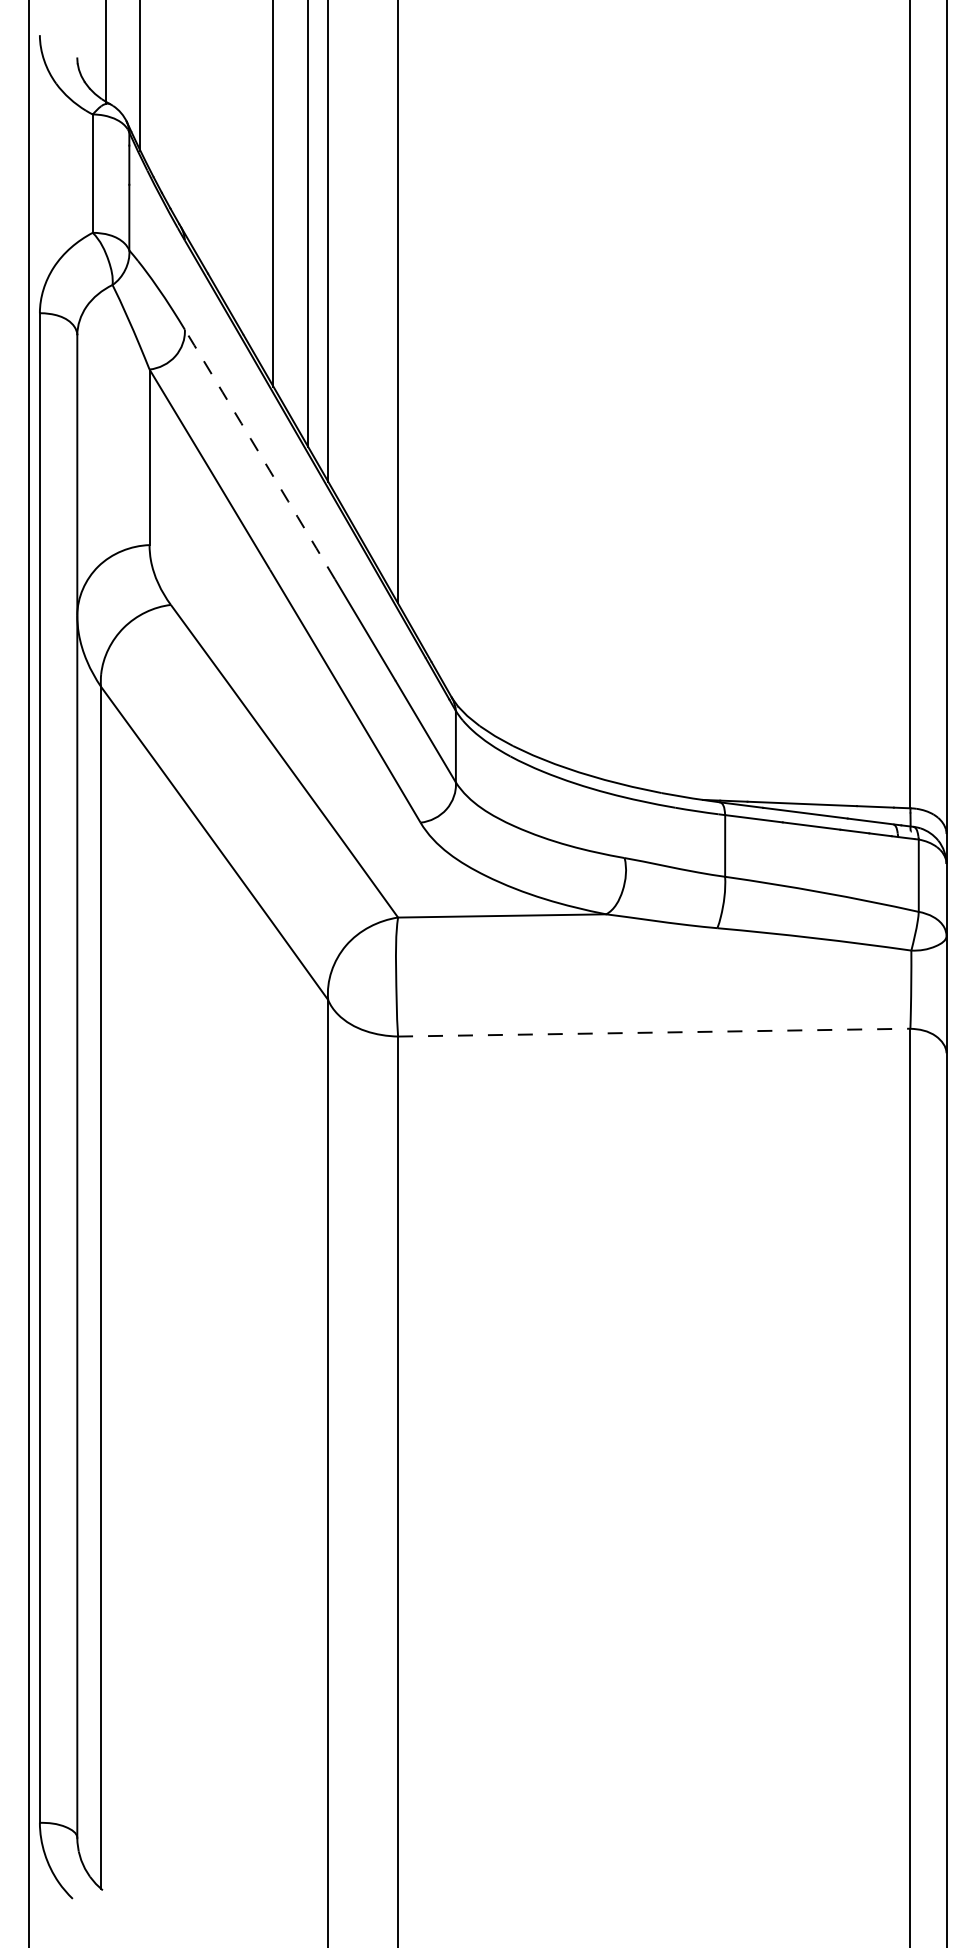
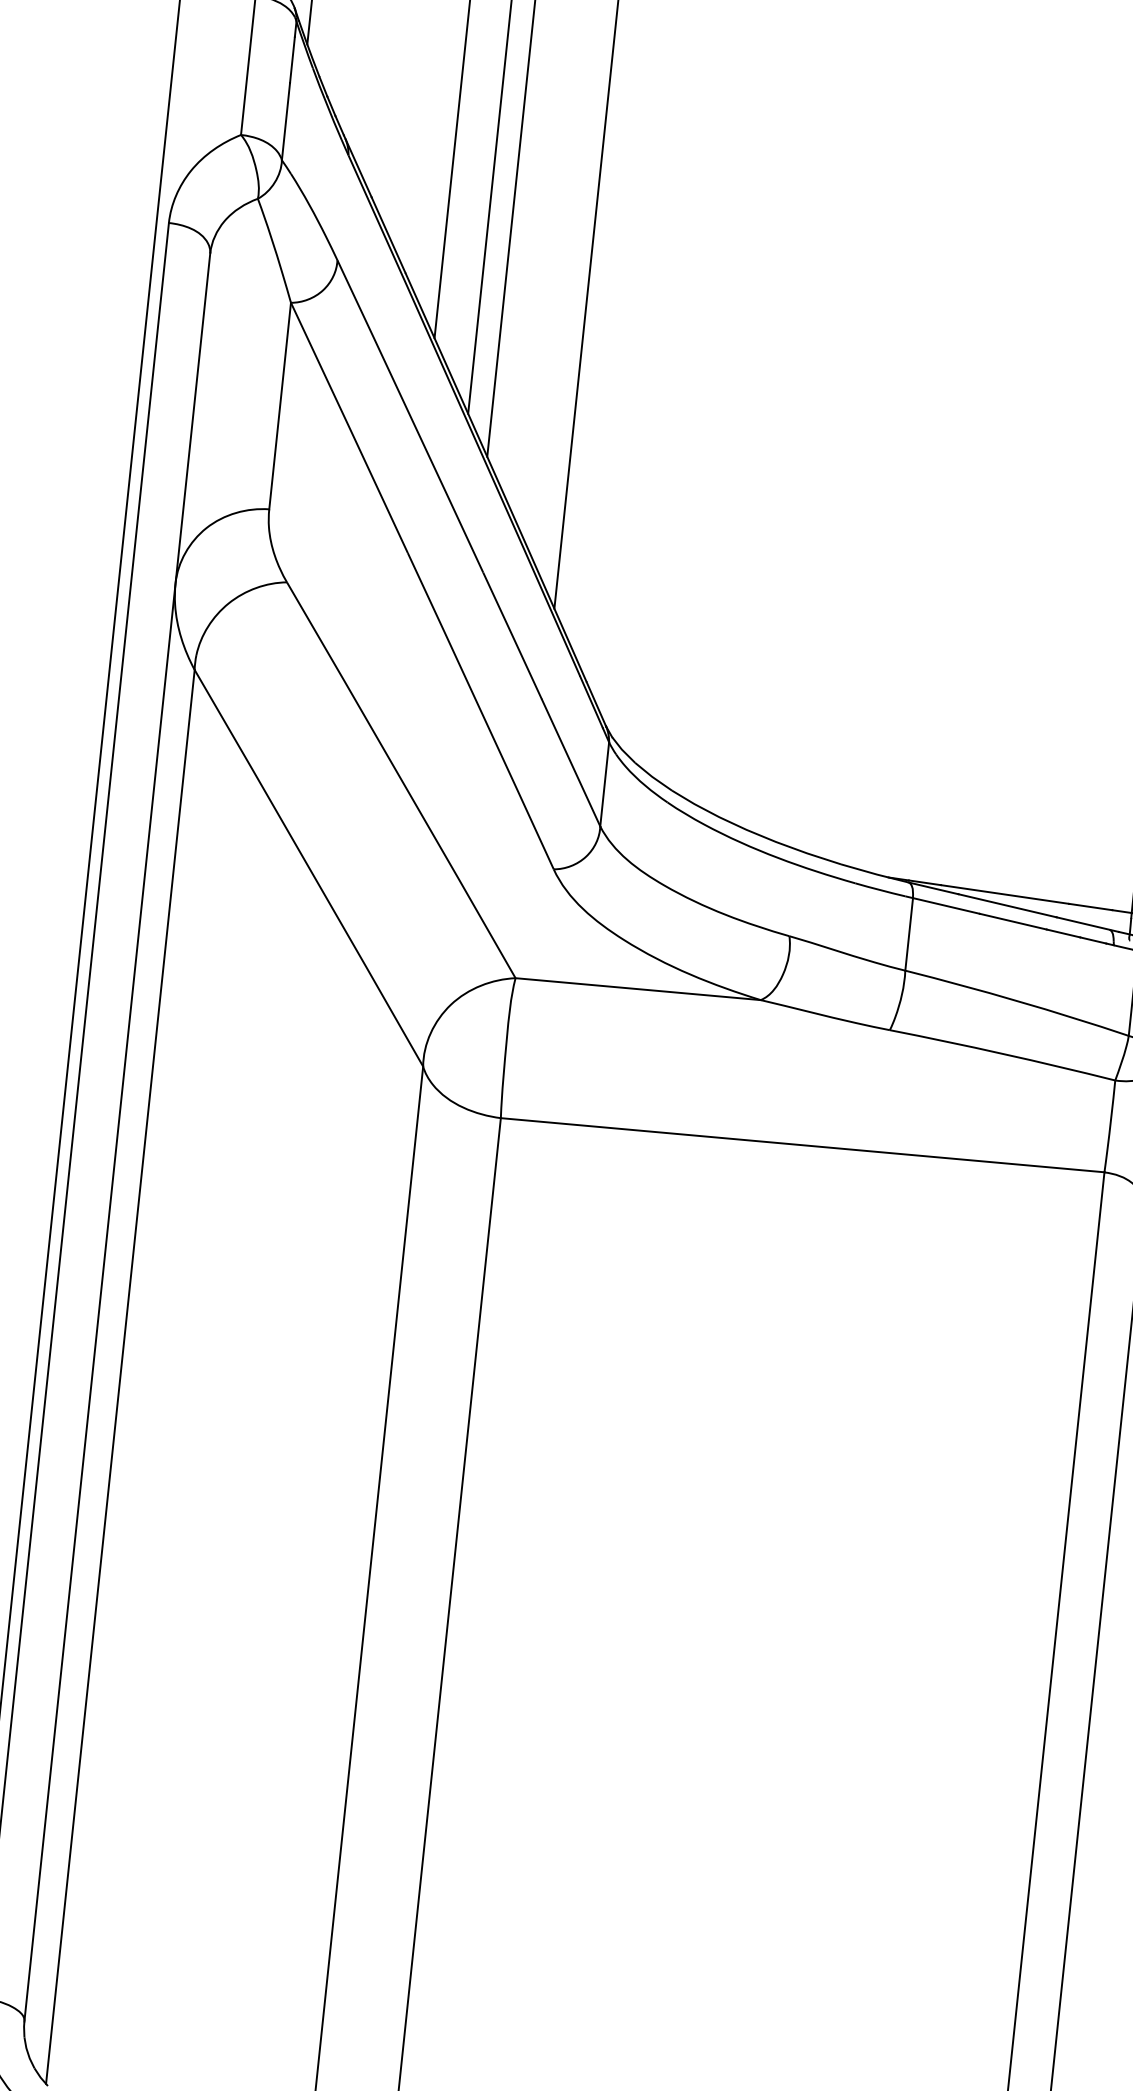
arc: (260, 454) -> (410, 416), dashed -> solid
line: (654, 1032) -> (802, 1145), dashed -> solid

